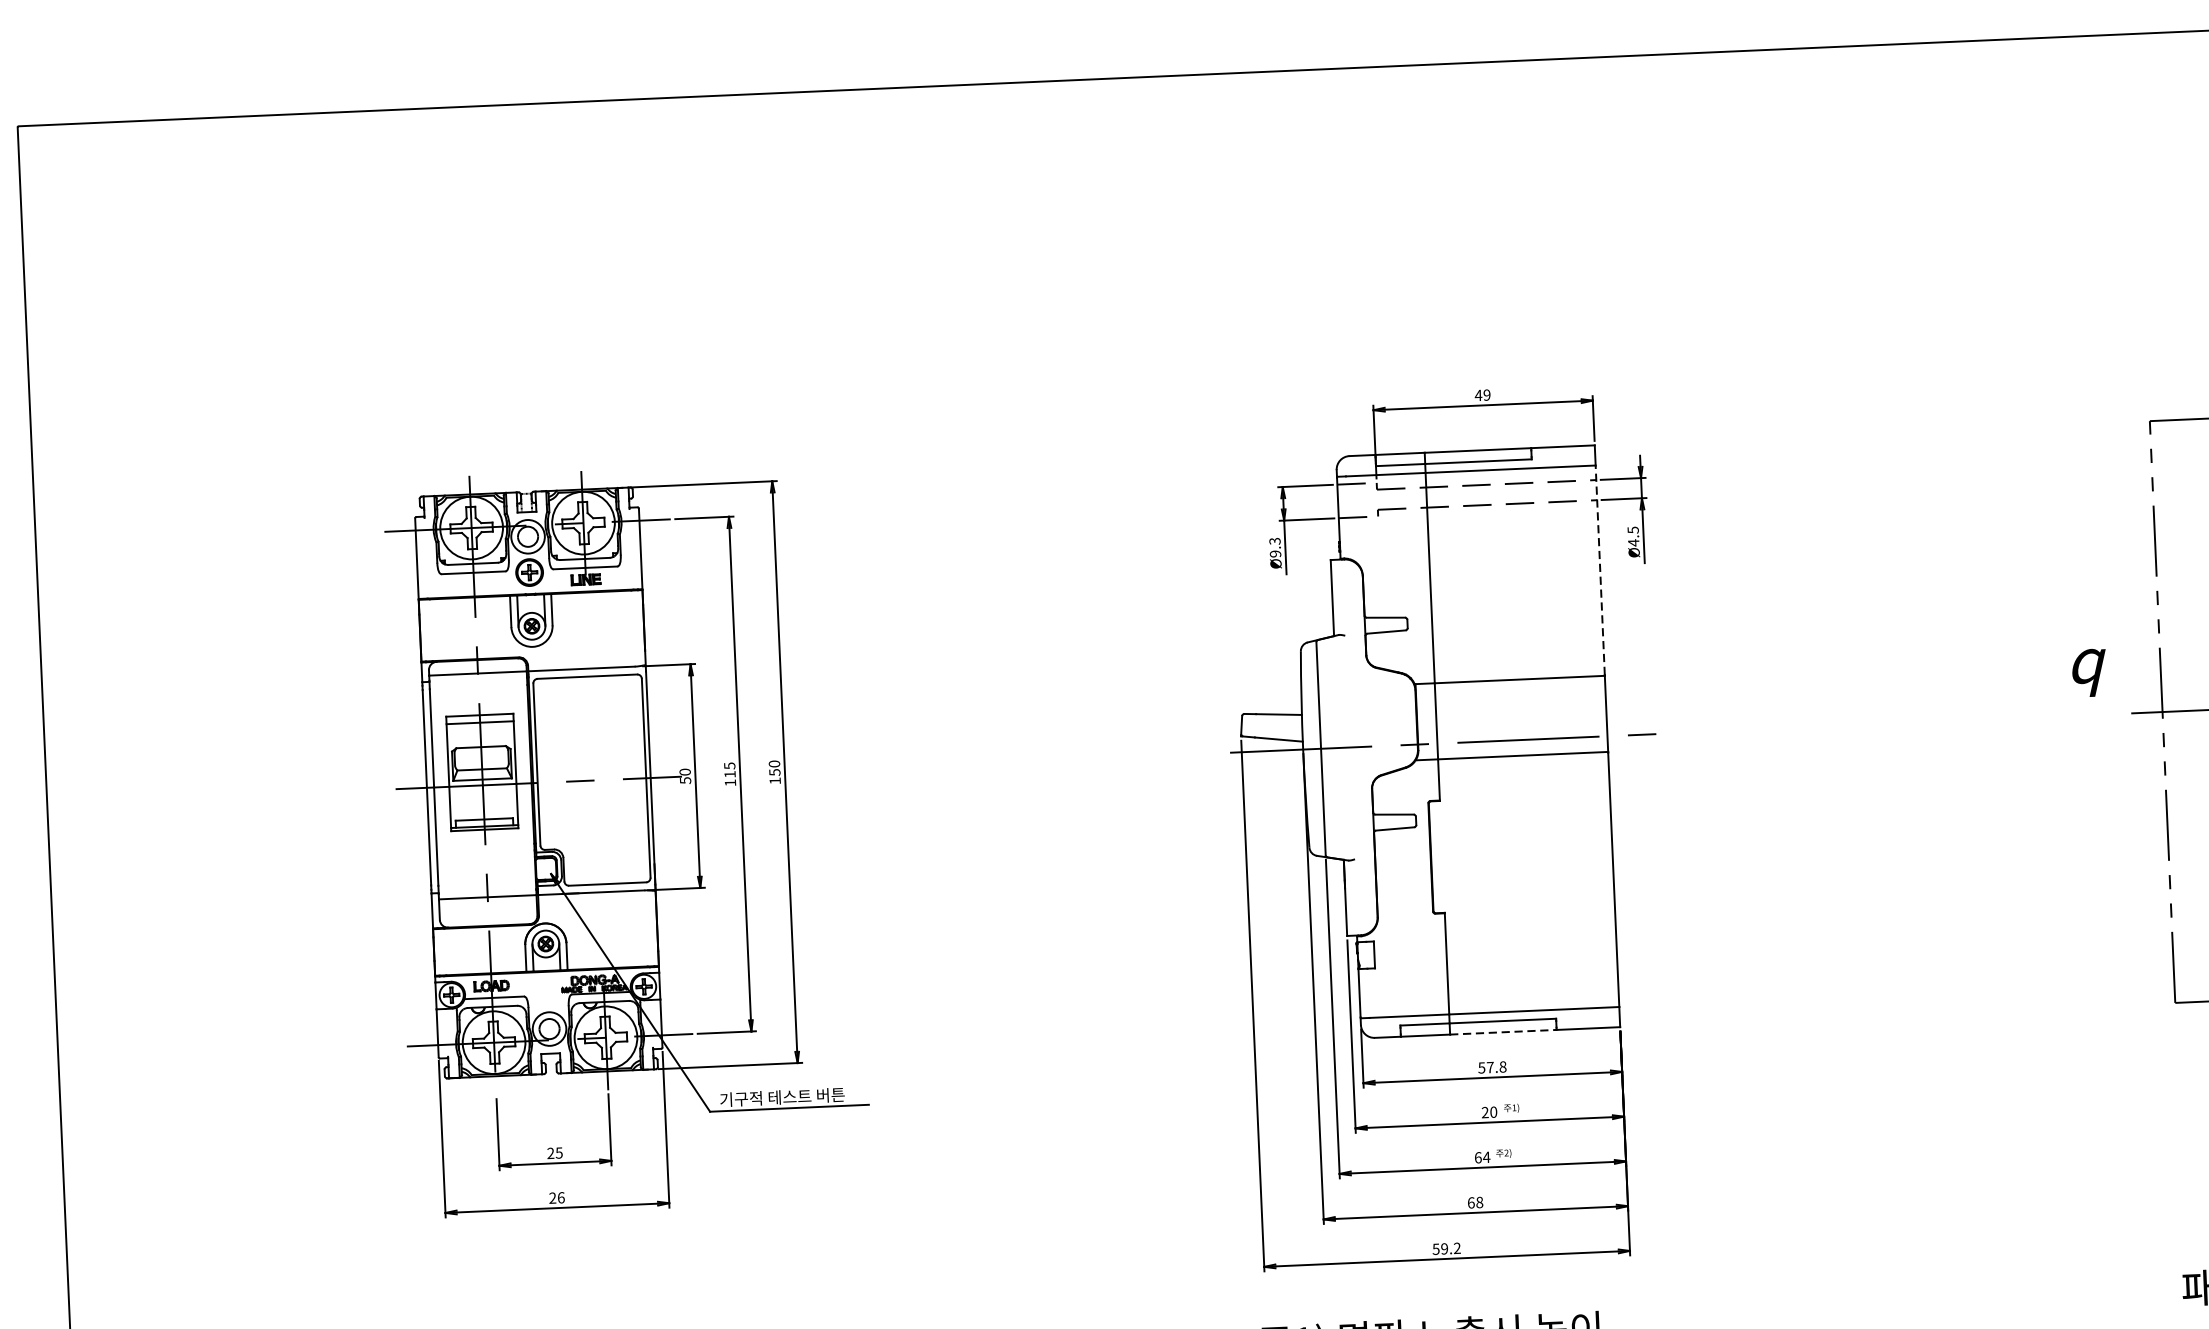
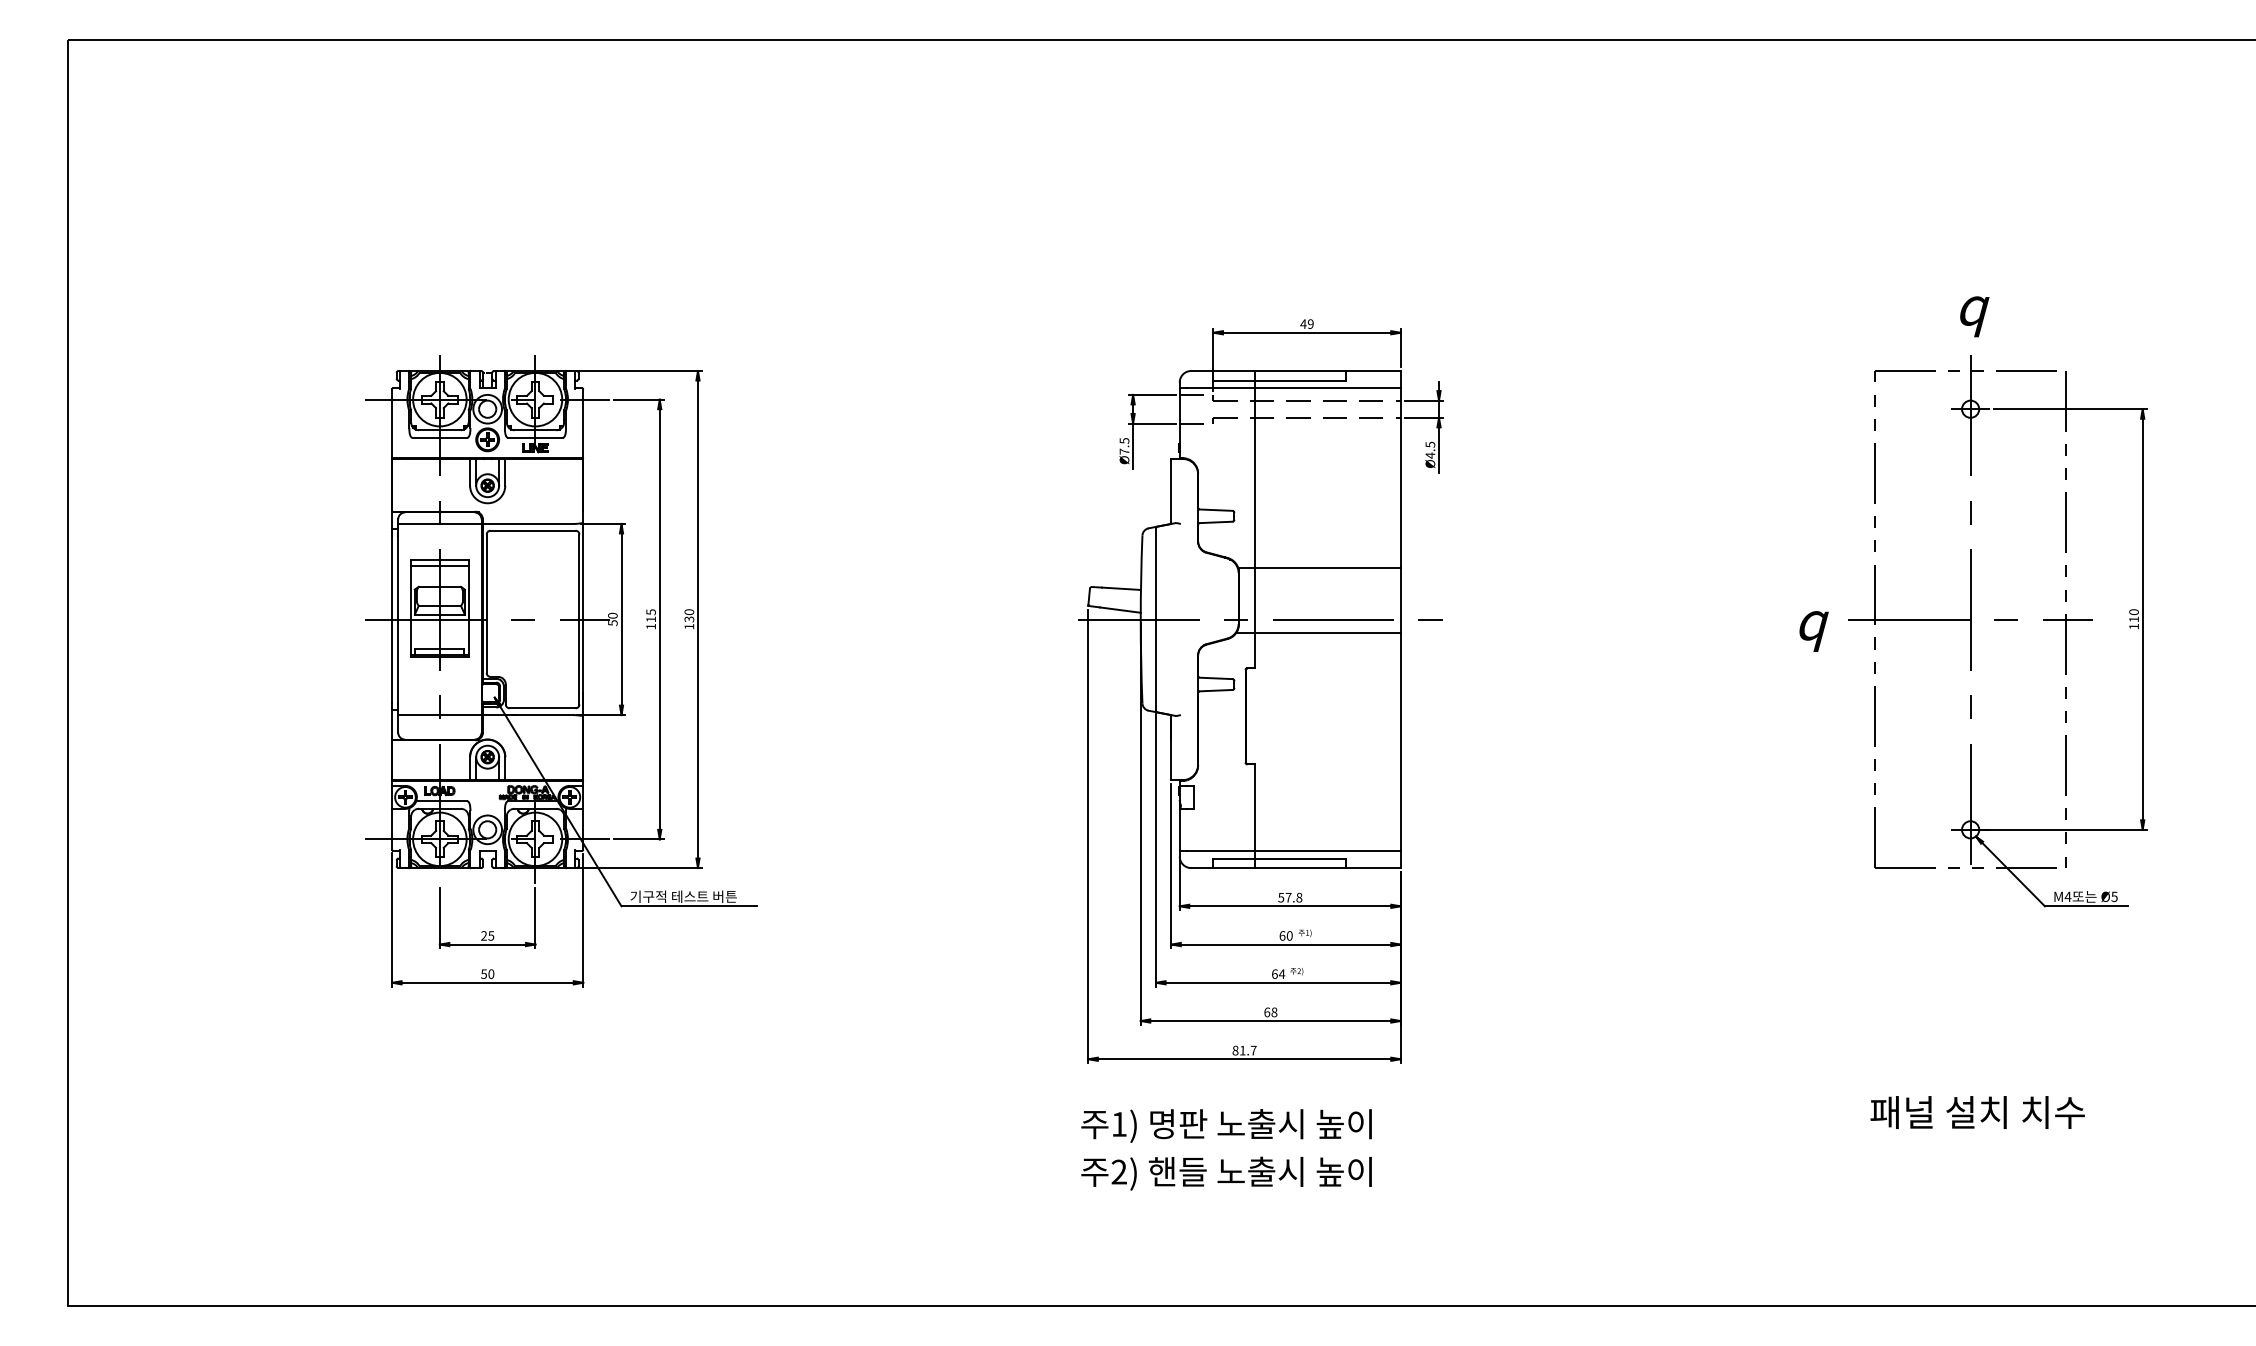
text: (1275, 547) -> (1124, 446), Ø9.3 -> Ø7.5
line: (1599, 570) -> (1400, 477), dashed -> solid
text: (2088, 673) -> (1813, 631), moved
text: (773, 771) -> (688, 618), 150 -> 130
line: (1502, 1032) -> (1300, 868), dashed -> solid
text: (1485, 1112) -> (1282, 935), 20 -> 60
text: (556, 1198) -> (487, 974), 26 -> 50
text: (1446, 1248) -> (1244, 1050), 59.2 -> 81.7

